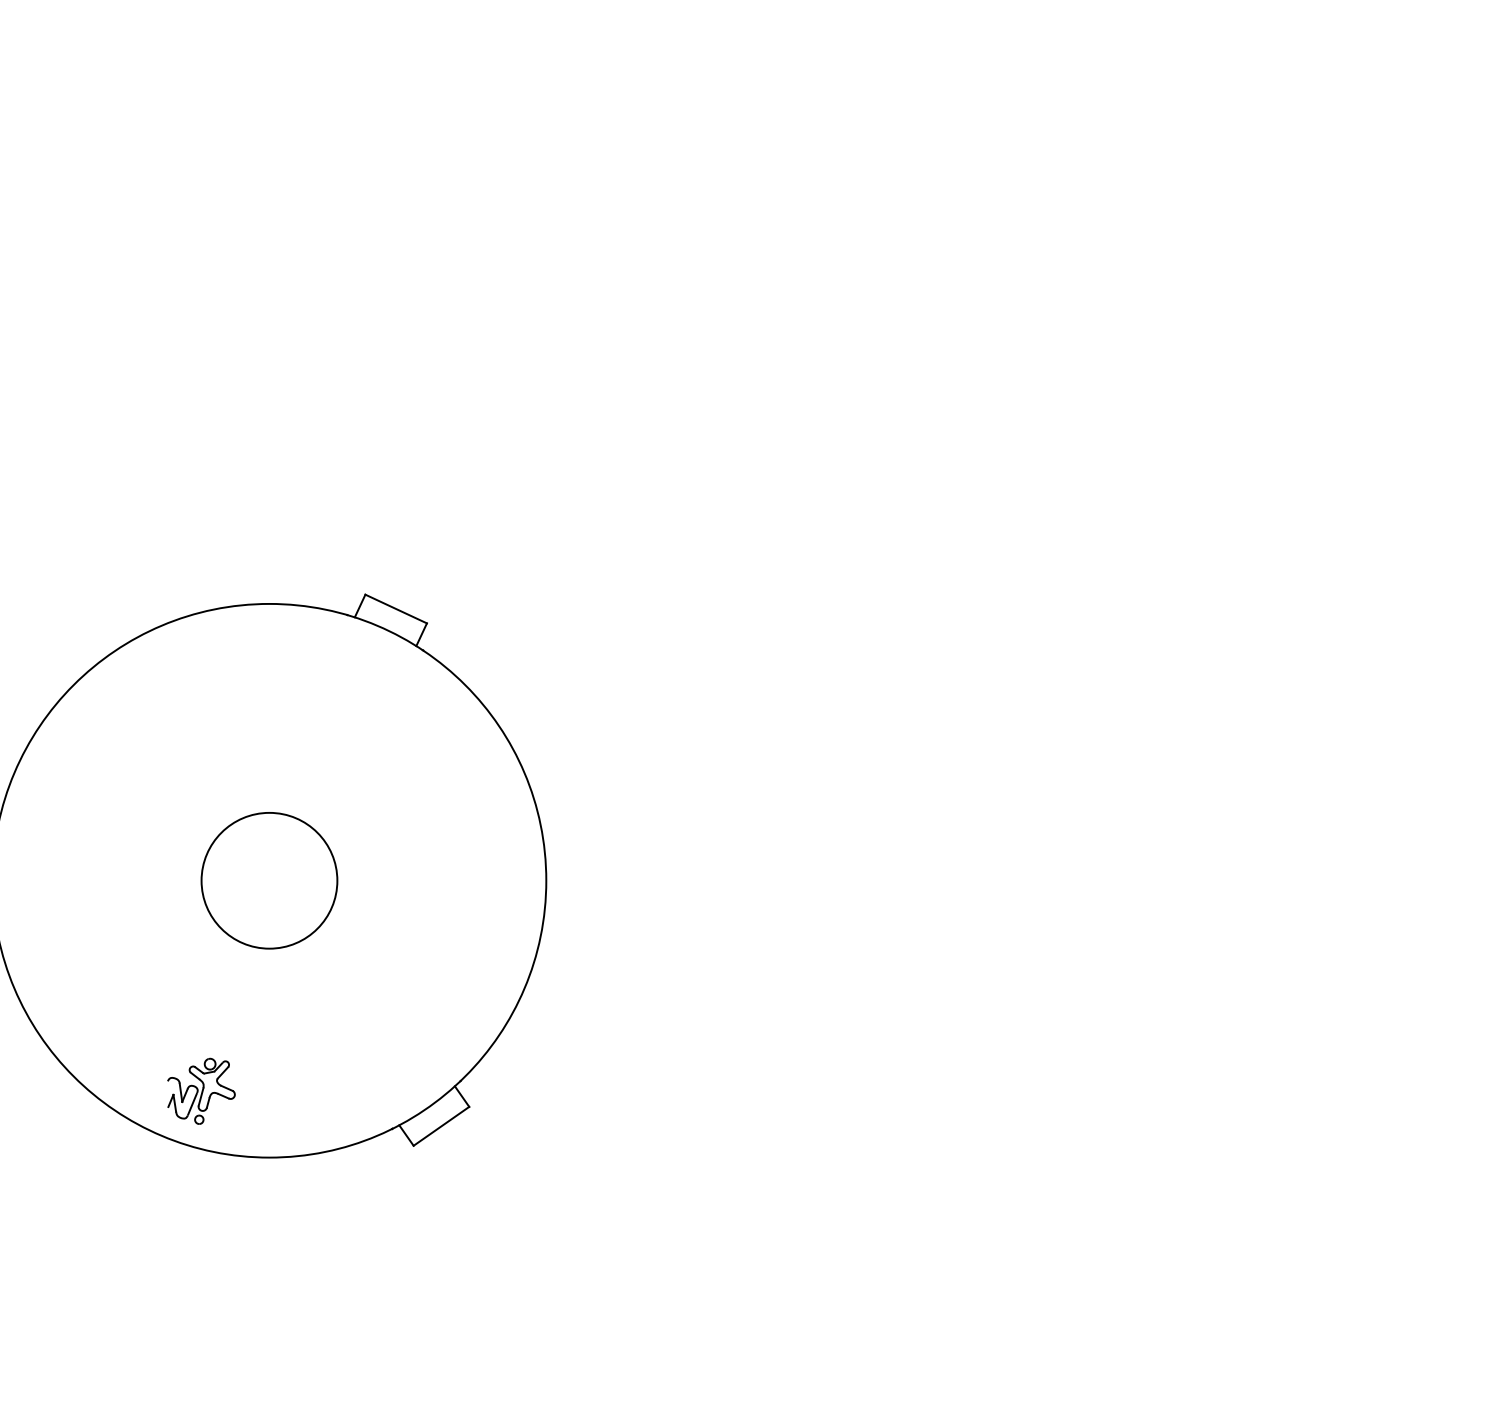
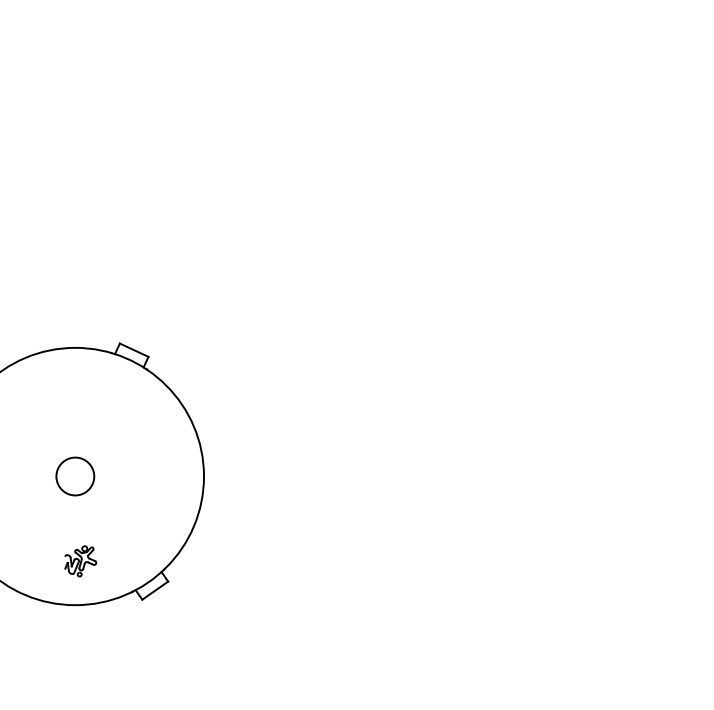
circle: (267, 880) -> (74, 476), size x0.6
part: (200, 1091) -> (80, 561), moved

